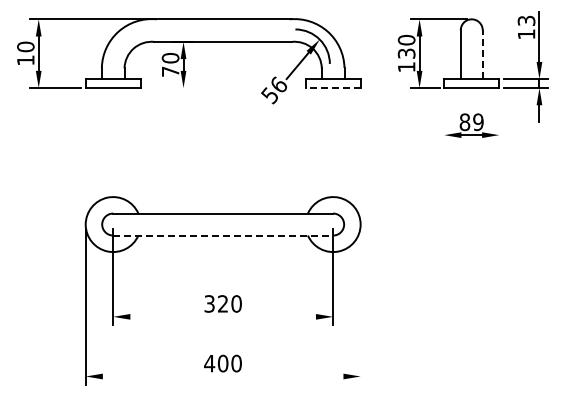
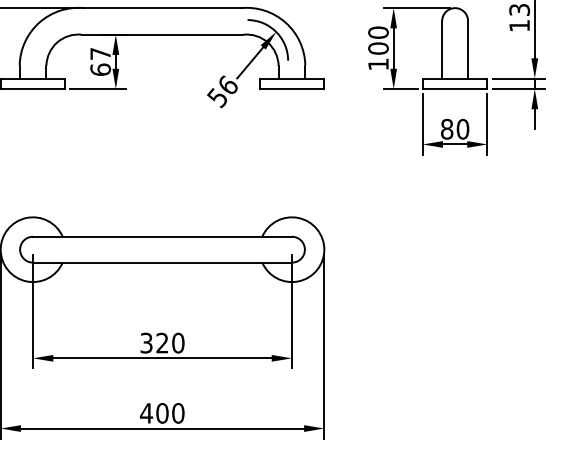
text: (406, 53) -> (378, 48), 130 -> 100
line: (482, 54) -> (467, 49), dashed -> solid
text: (170, 64) -> (100, 61), 70 -> 67
line: (168, 88) -> (98, 89), added
line: (332, 88) -> (291, 89), dashed -> solid
line: (444, 117) -> (423, 123), added
line: (499, 117) -> (487, 123), added
text: (478, 122) -> (463, 129), 89 -> 80
line: (223, 235) -> (162, 262), dashed -> solid
line: (360, 306) -> (324, 346), added
line: (222, 316) -> (161, 357), added
line: (222, 376) -> (161, 428), added

